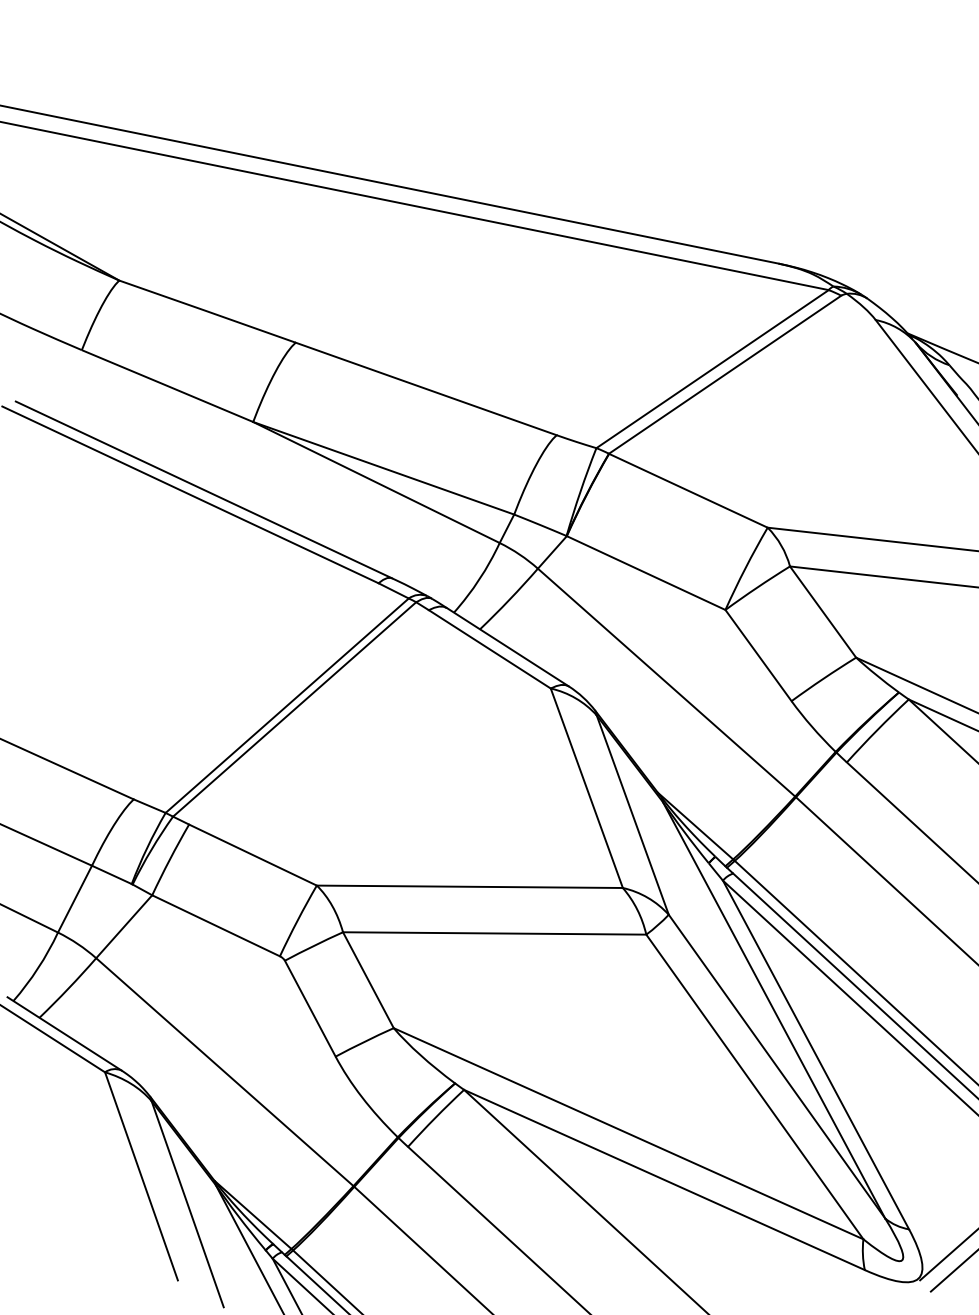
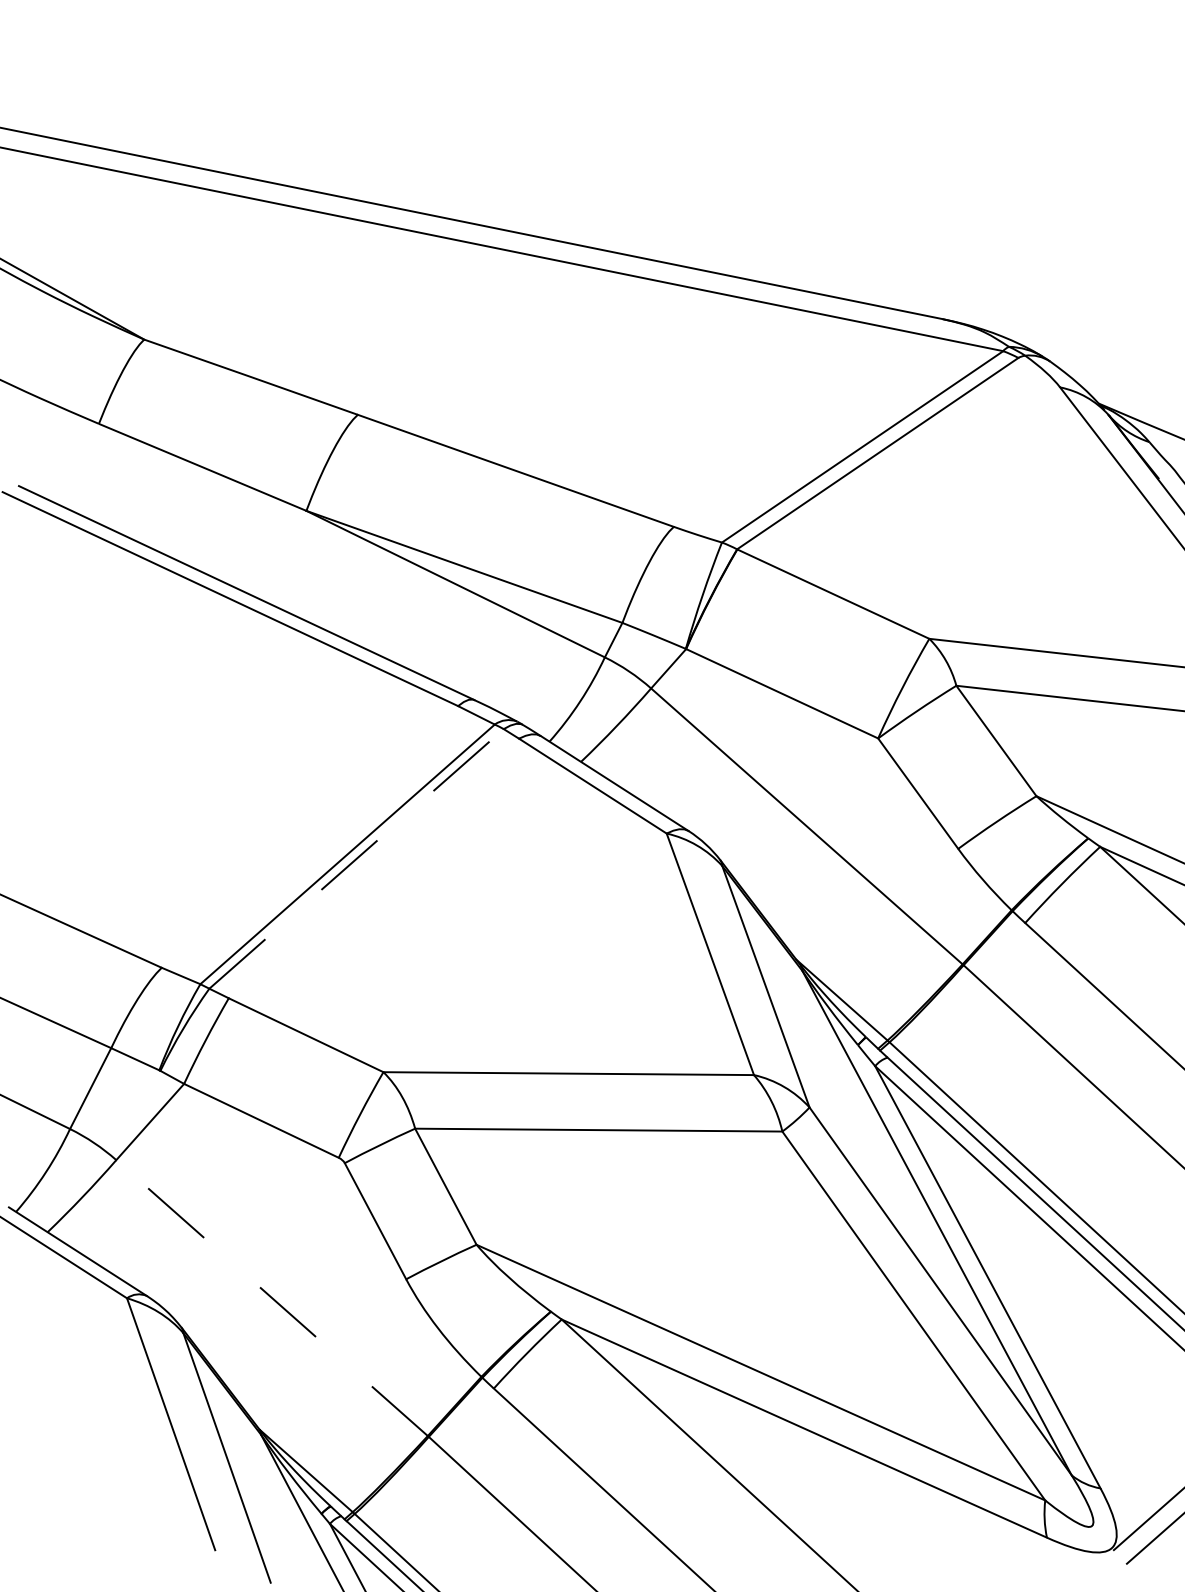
line: (294, 709) -> (356, 858), solid -> dashed
line: (224, 1071) -> (271, 1297), solid -> dashed

